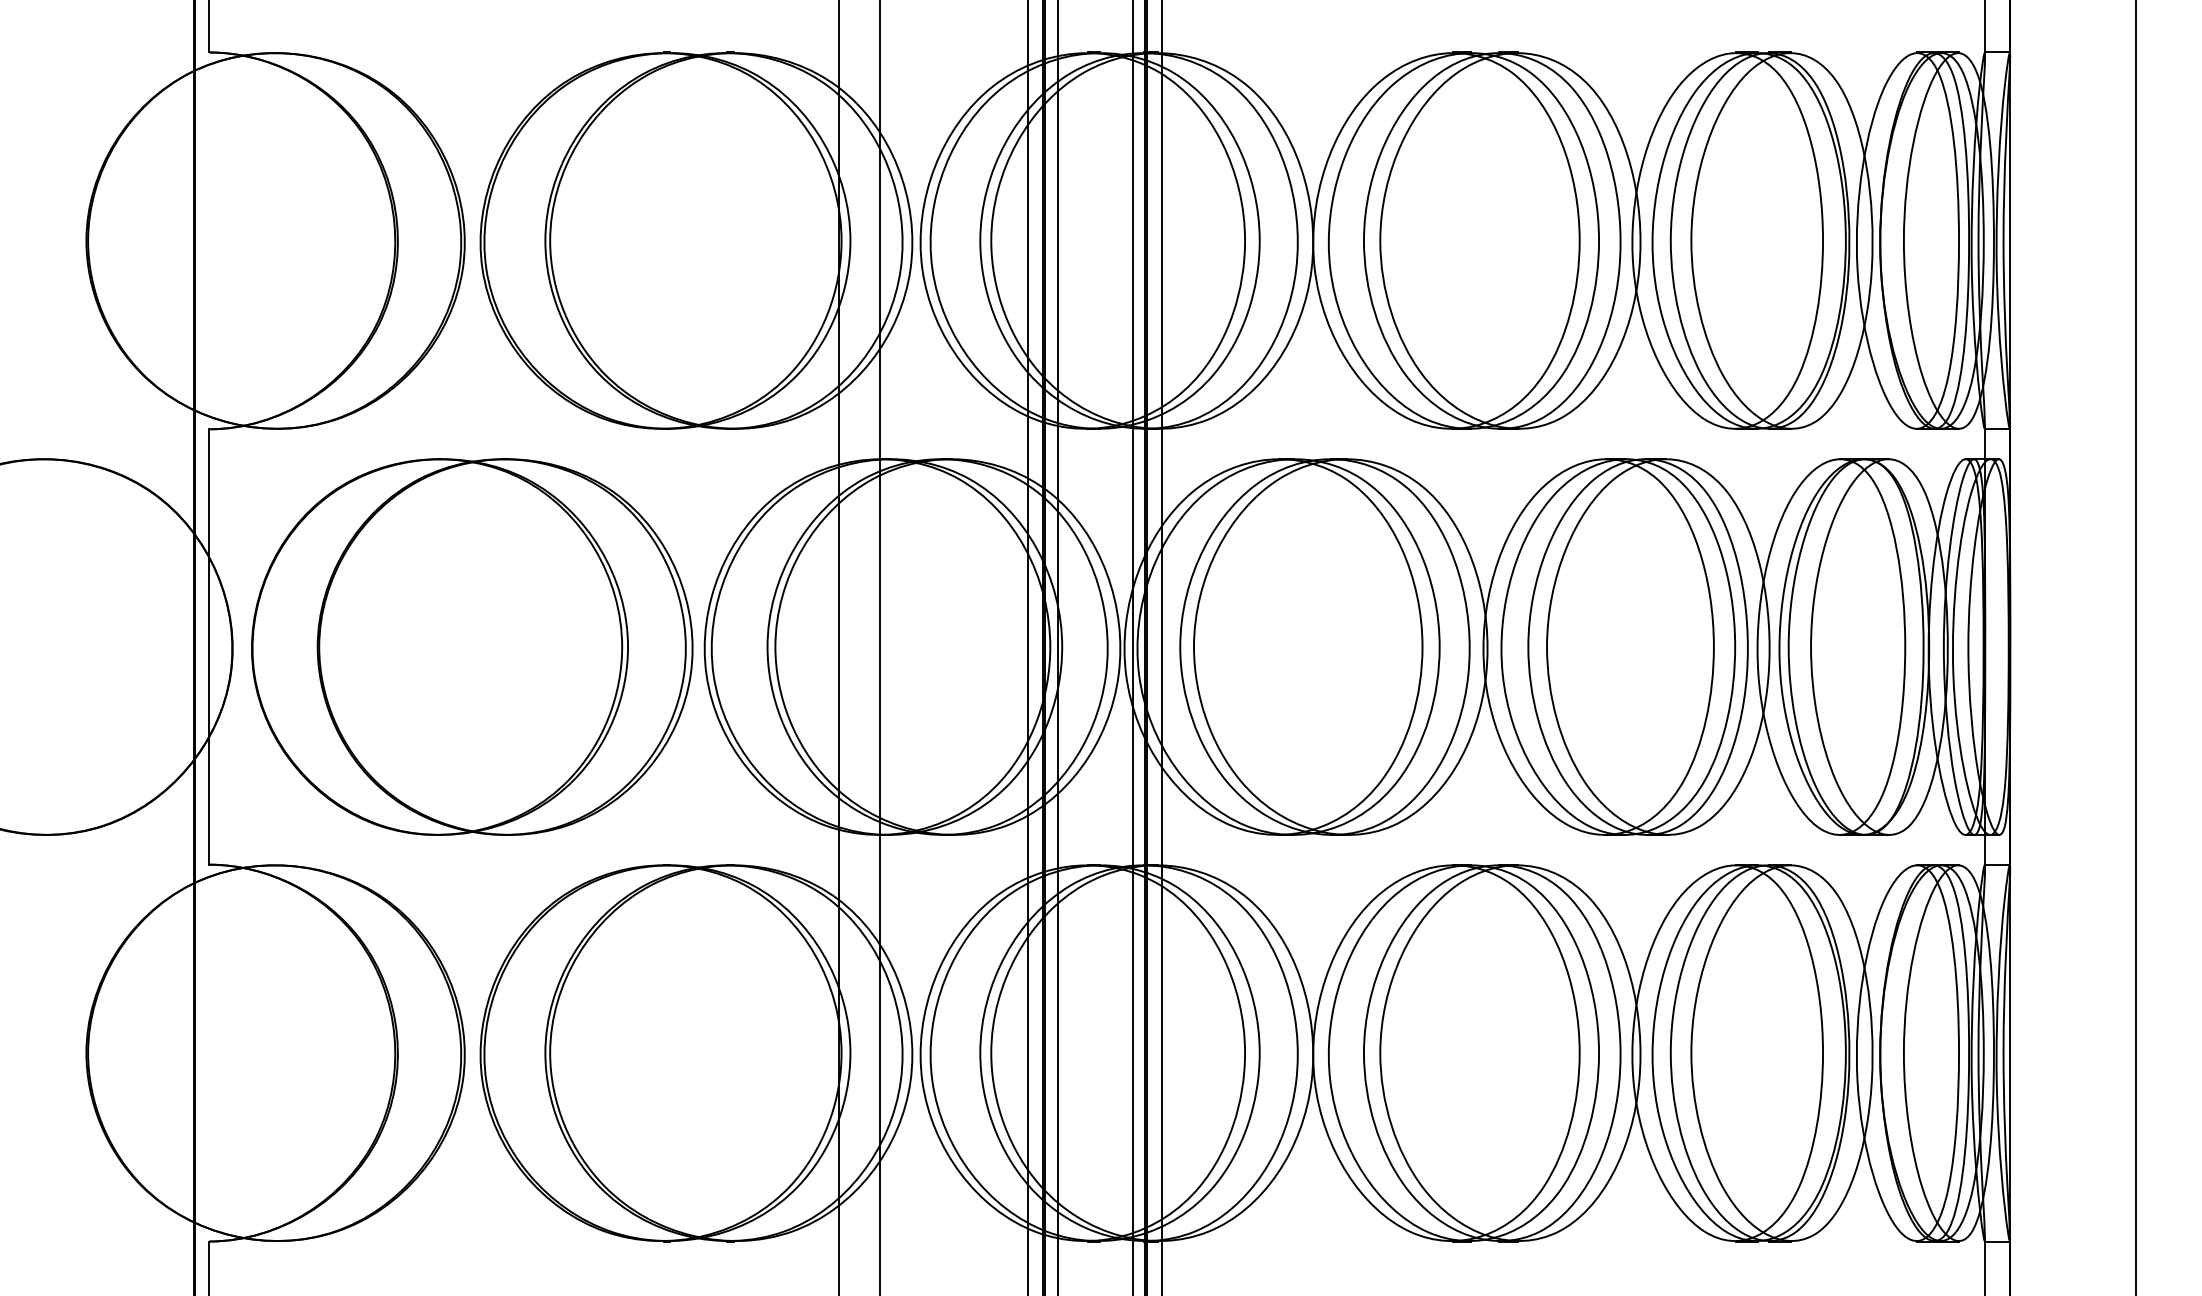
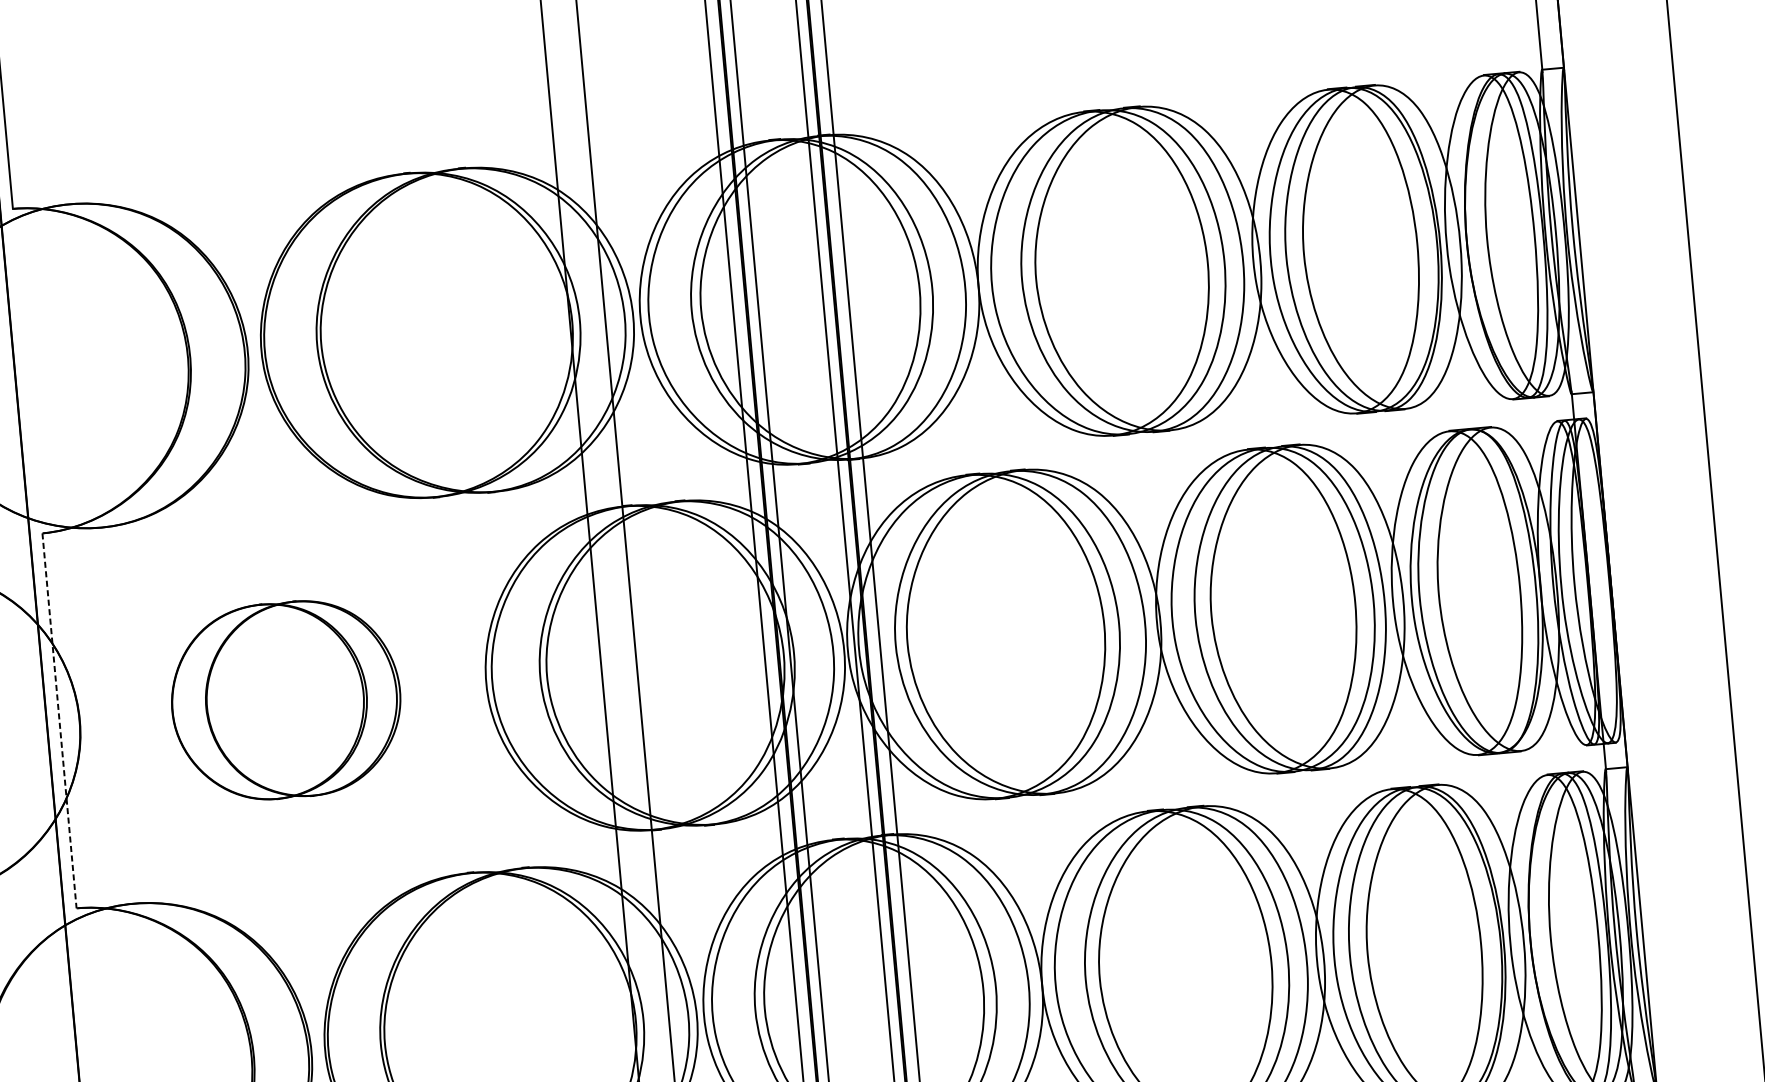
part: (472, 646) -> (286, 699), size x0.6
line: (209, 647) -> (59, 721), solid -> dashed

